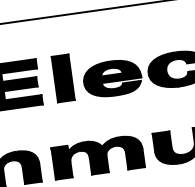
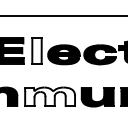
fill: (62, 77) -> (36, 50), removed
fill: (96, 156) -> (49, 96), removed

